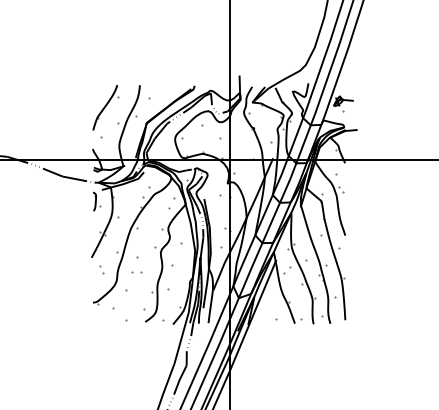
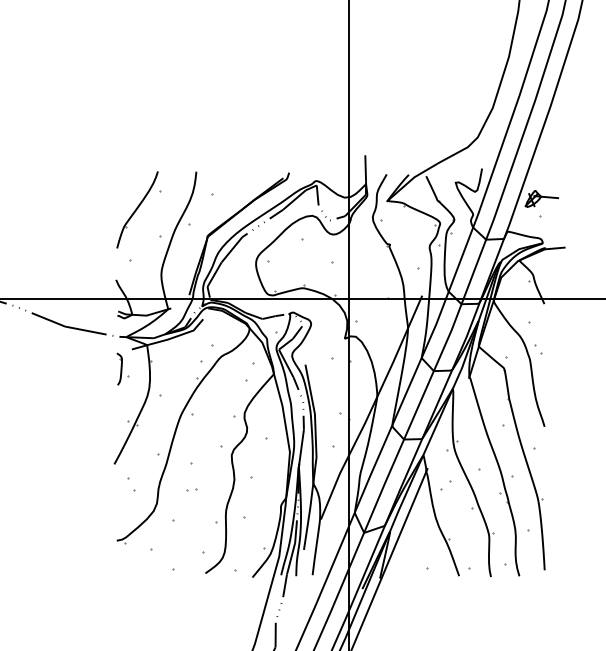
part: (137, 273) -> (192, 491), size x0.62

